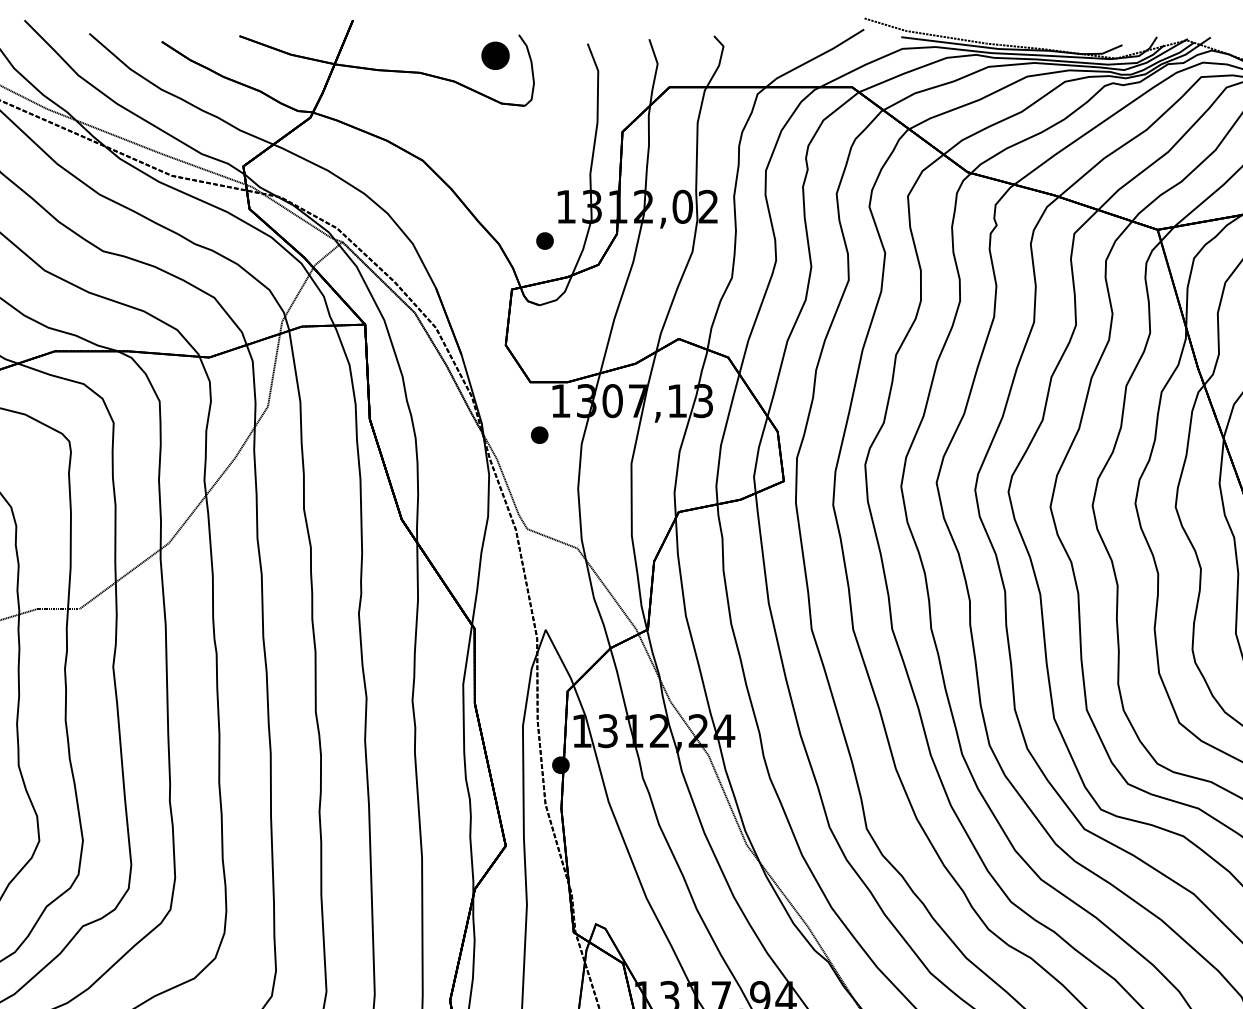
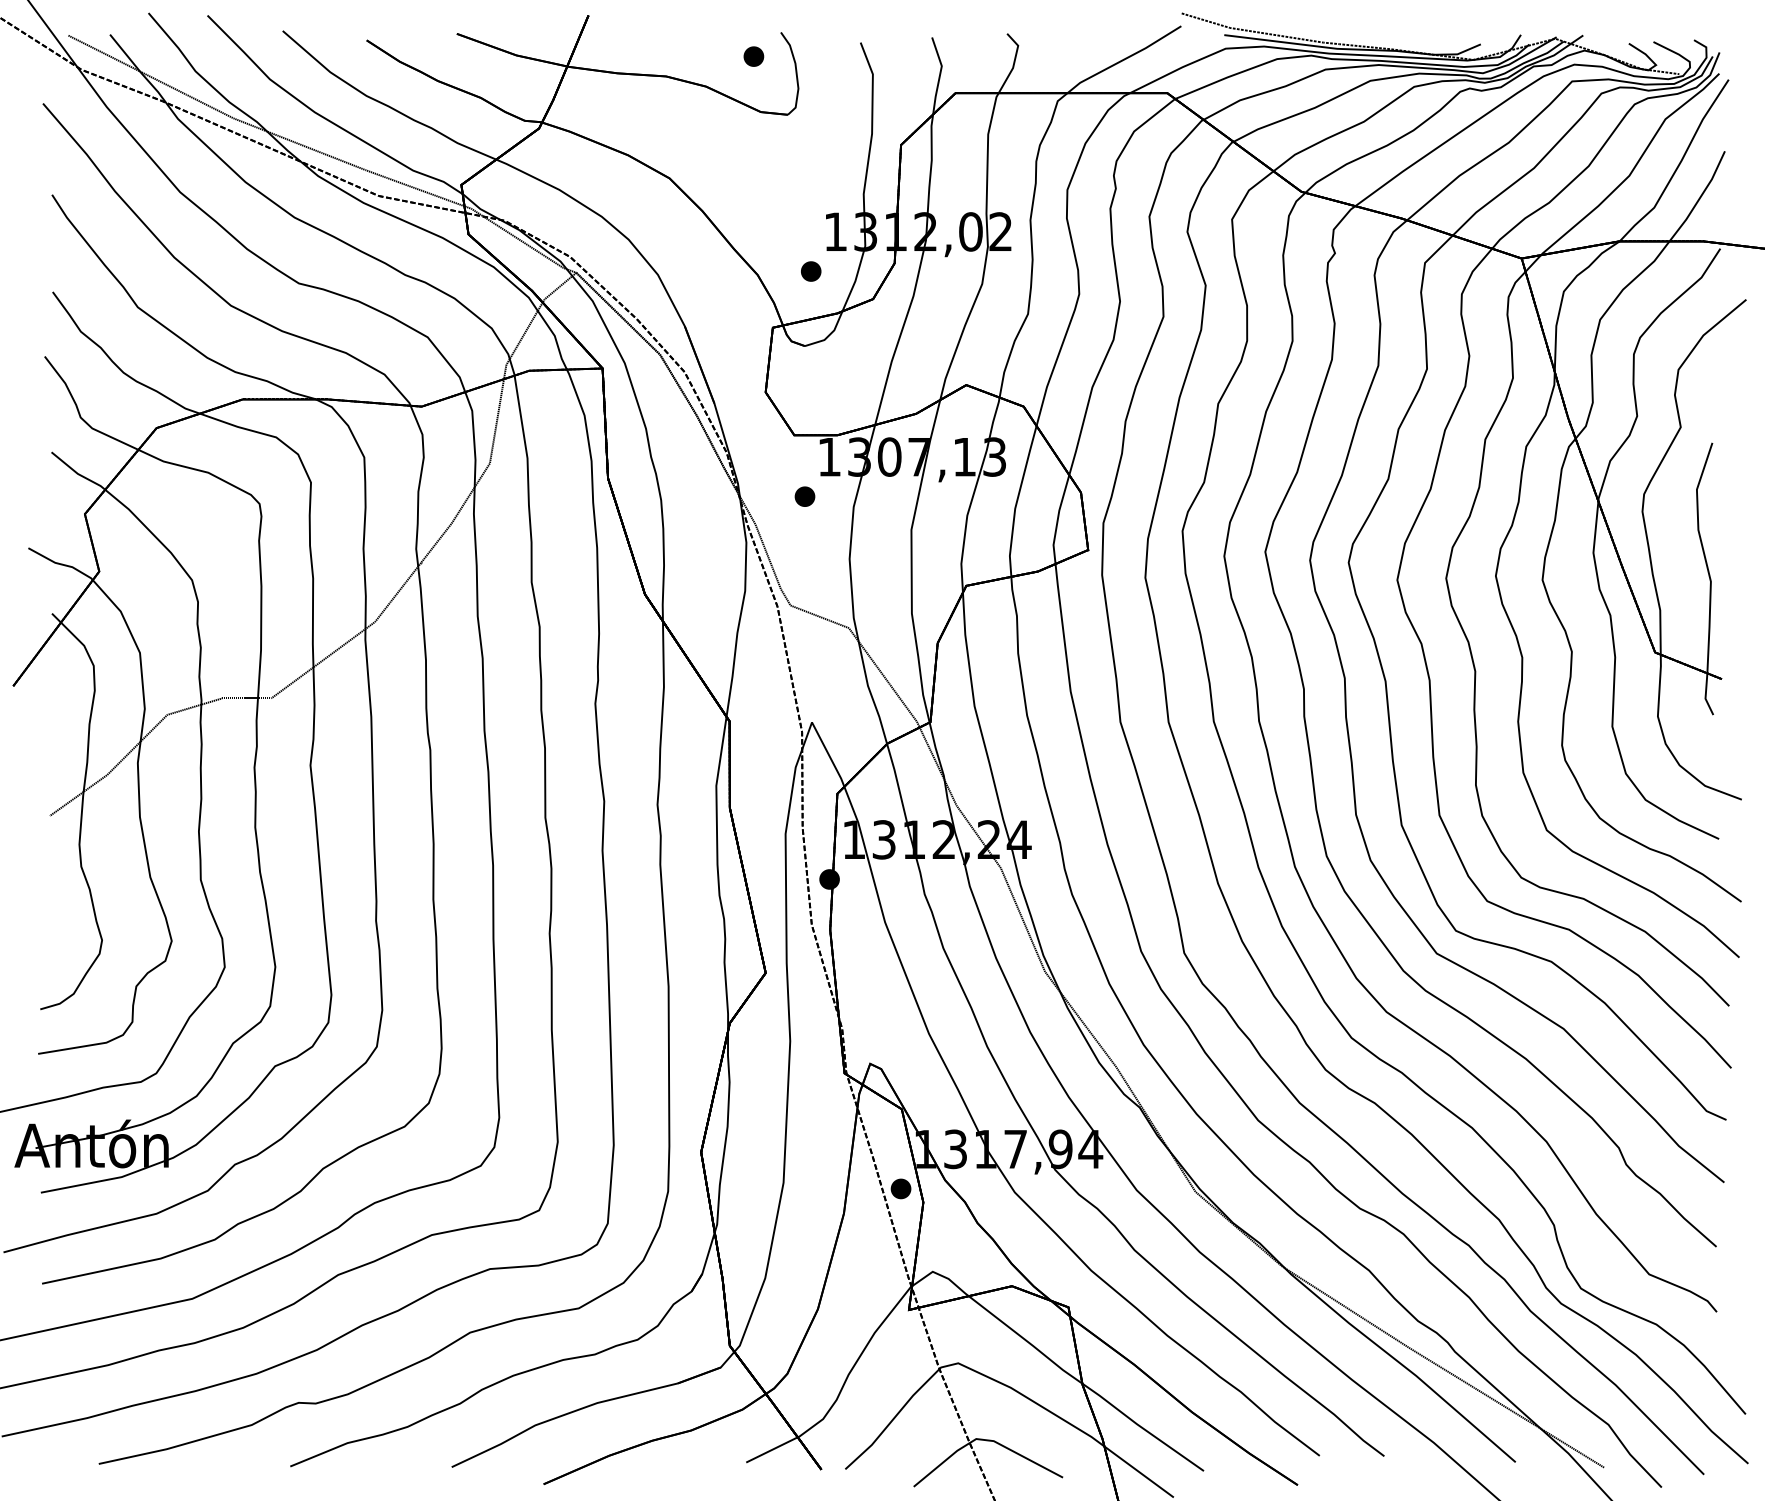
part: (495, 55) -> (753, 56), size x0.62

